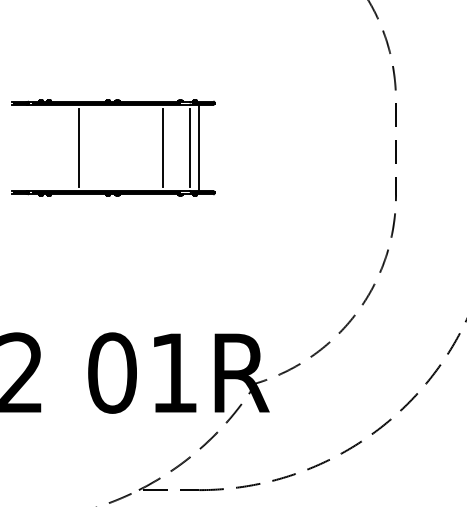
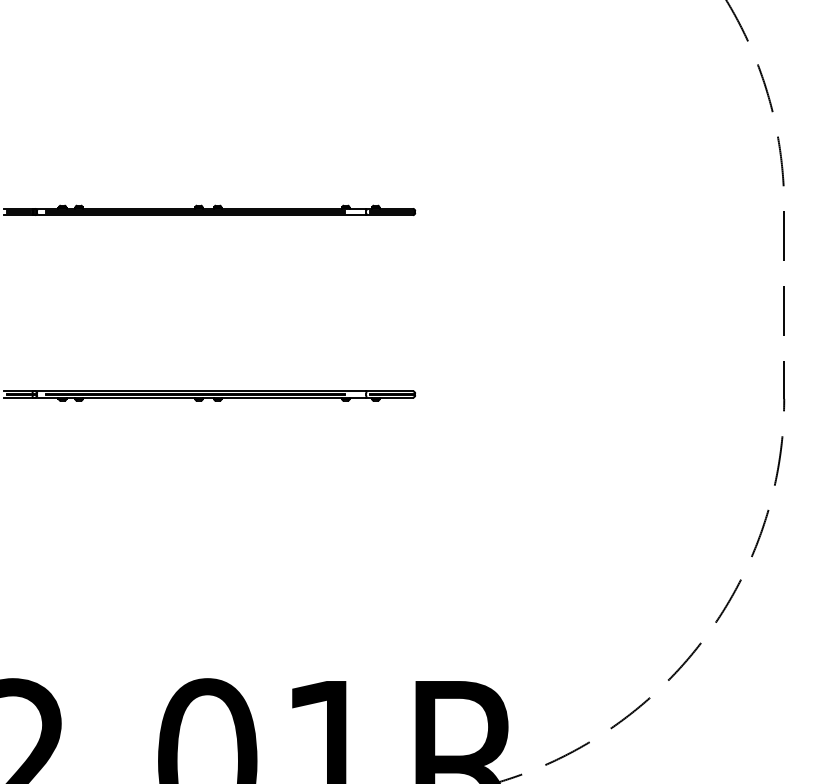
line: (79, 147) -> (140, 302), removed
line: (162, 147) -> (309, 302), removed
line: (189, 147) -> (364, 302), removed
line: (199, 147) -> (384, 302), removed

